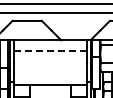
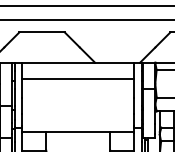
line: (50, 51) -> (78, 79), dashed -> solid

